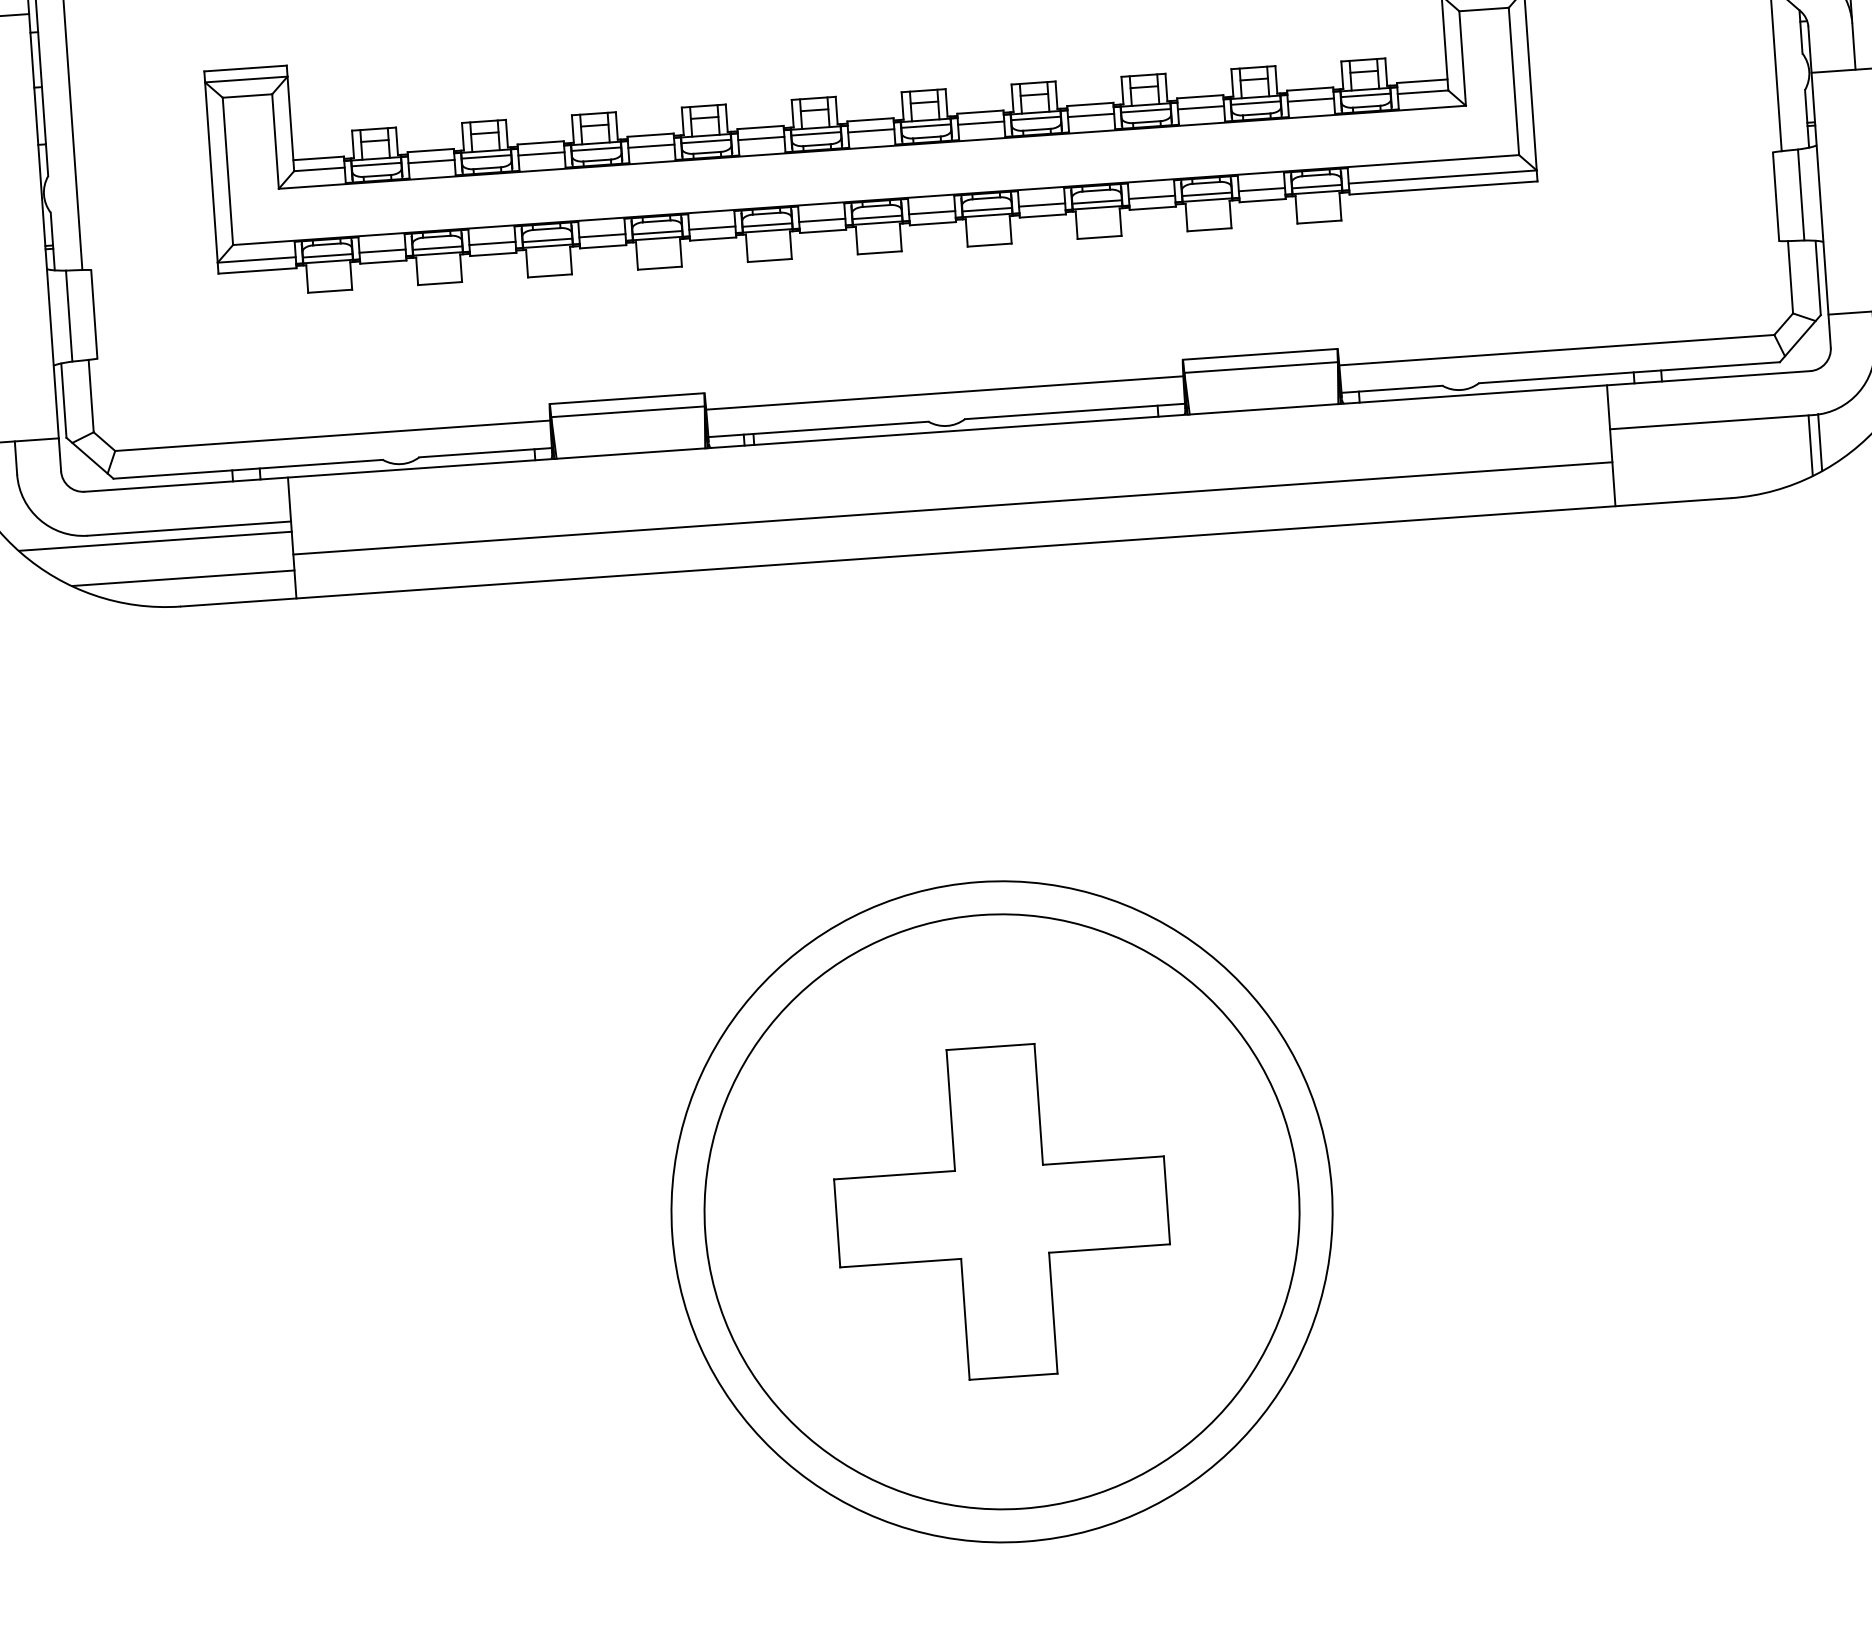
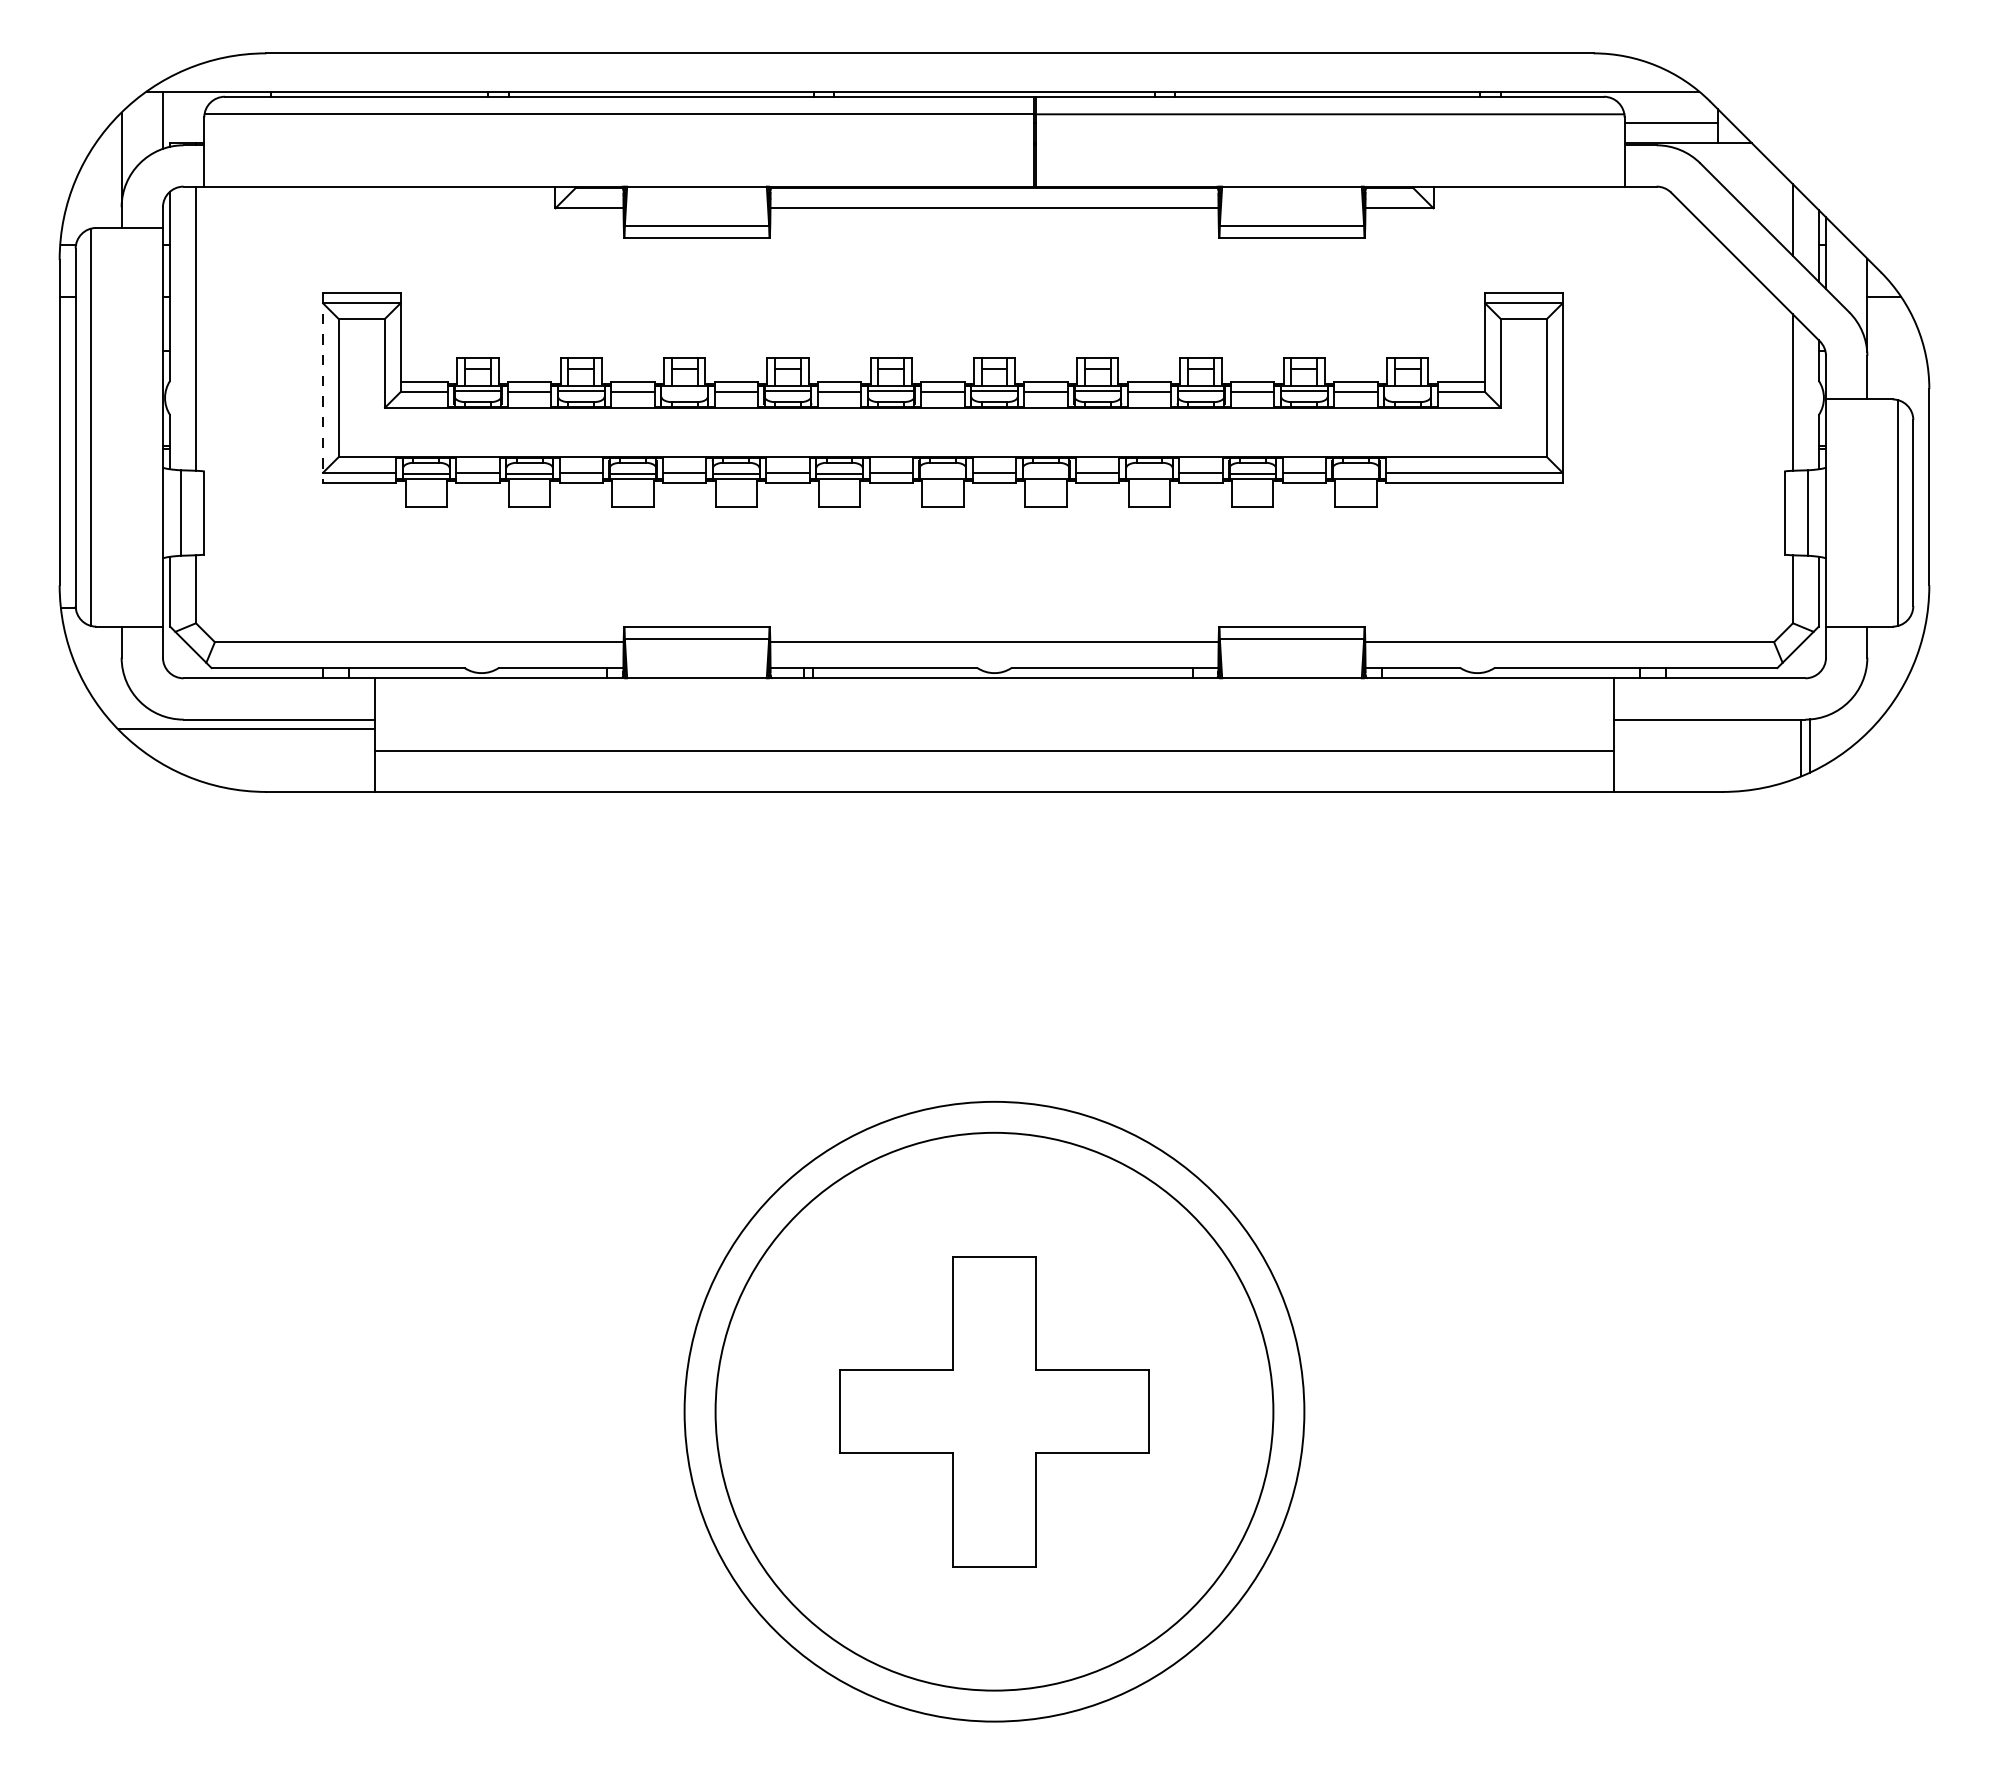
line: (1365, 95) -> (1407, 391), removed
line: (596, 149) -> (684, 391), removed
line: (211, 172) -> (323, 388), solid -> dashed
line: (1316, 186) -> (1355, 473), removed
line: (1097, 201) -> (1149, 473), removed
line: (986, 209) -> (1045, 473), removed
line: (876, 217) -> (942, 473), removed
line: (183, 578) -> (270, 765), removed

